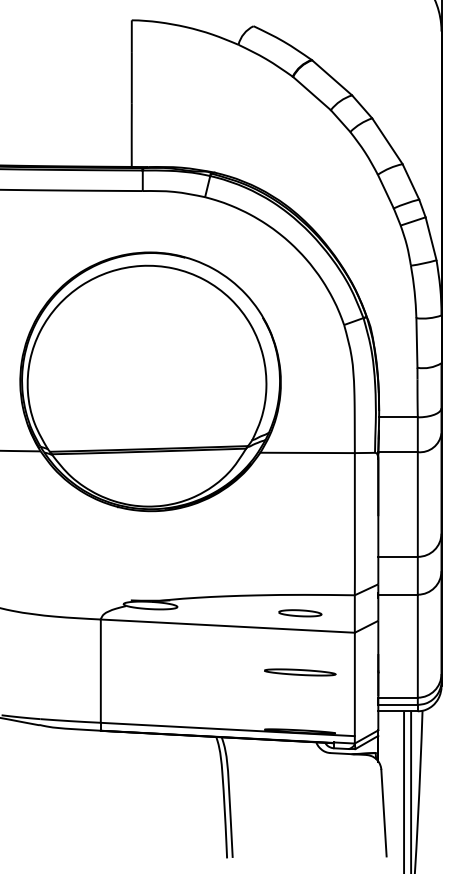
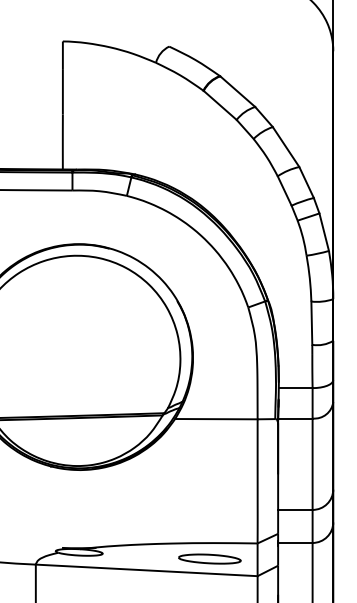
part: (300, 613) -> (210, 559), size x1.67

